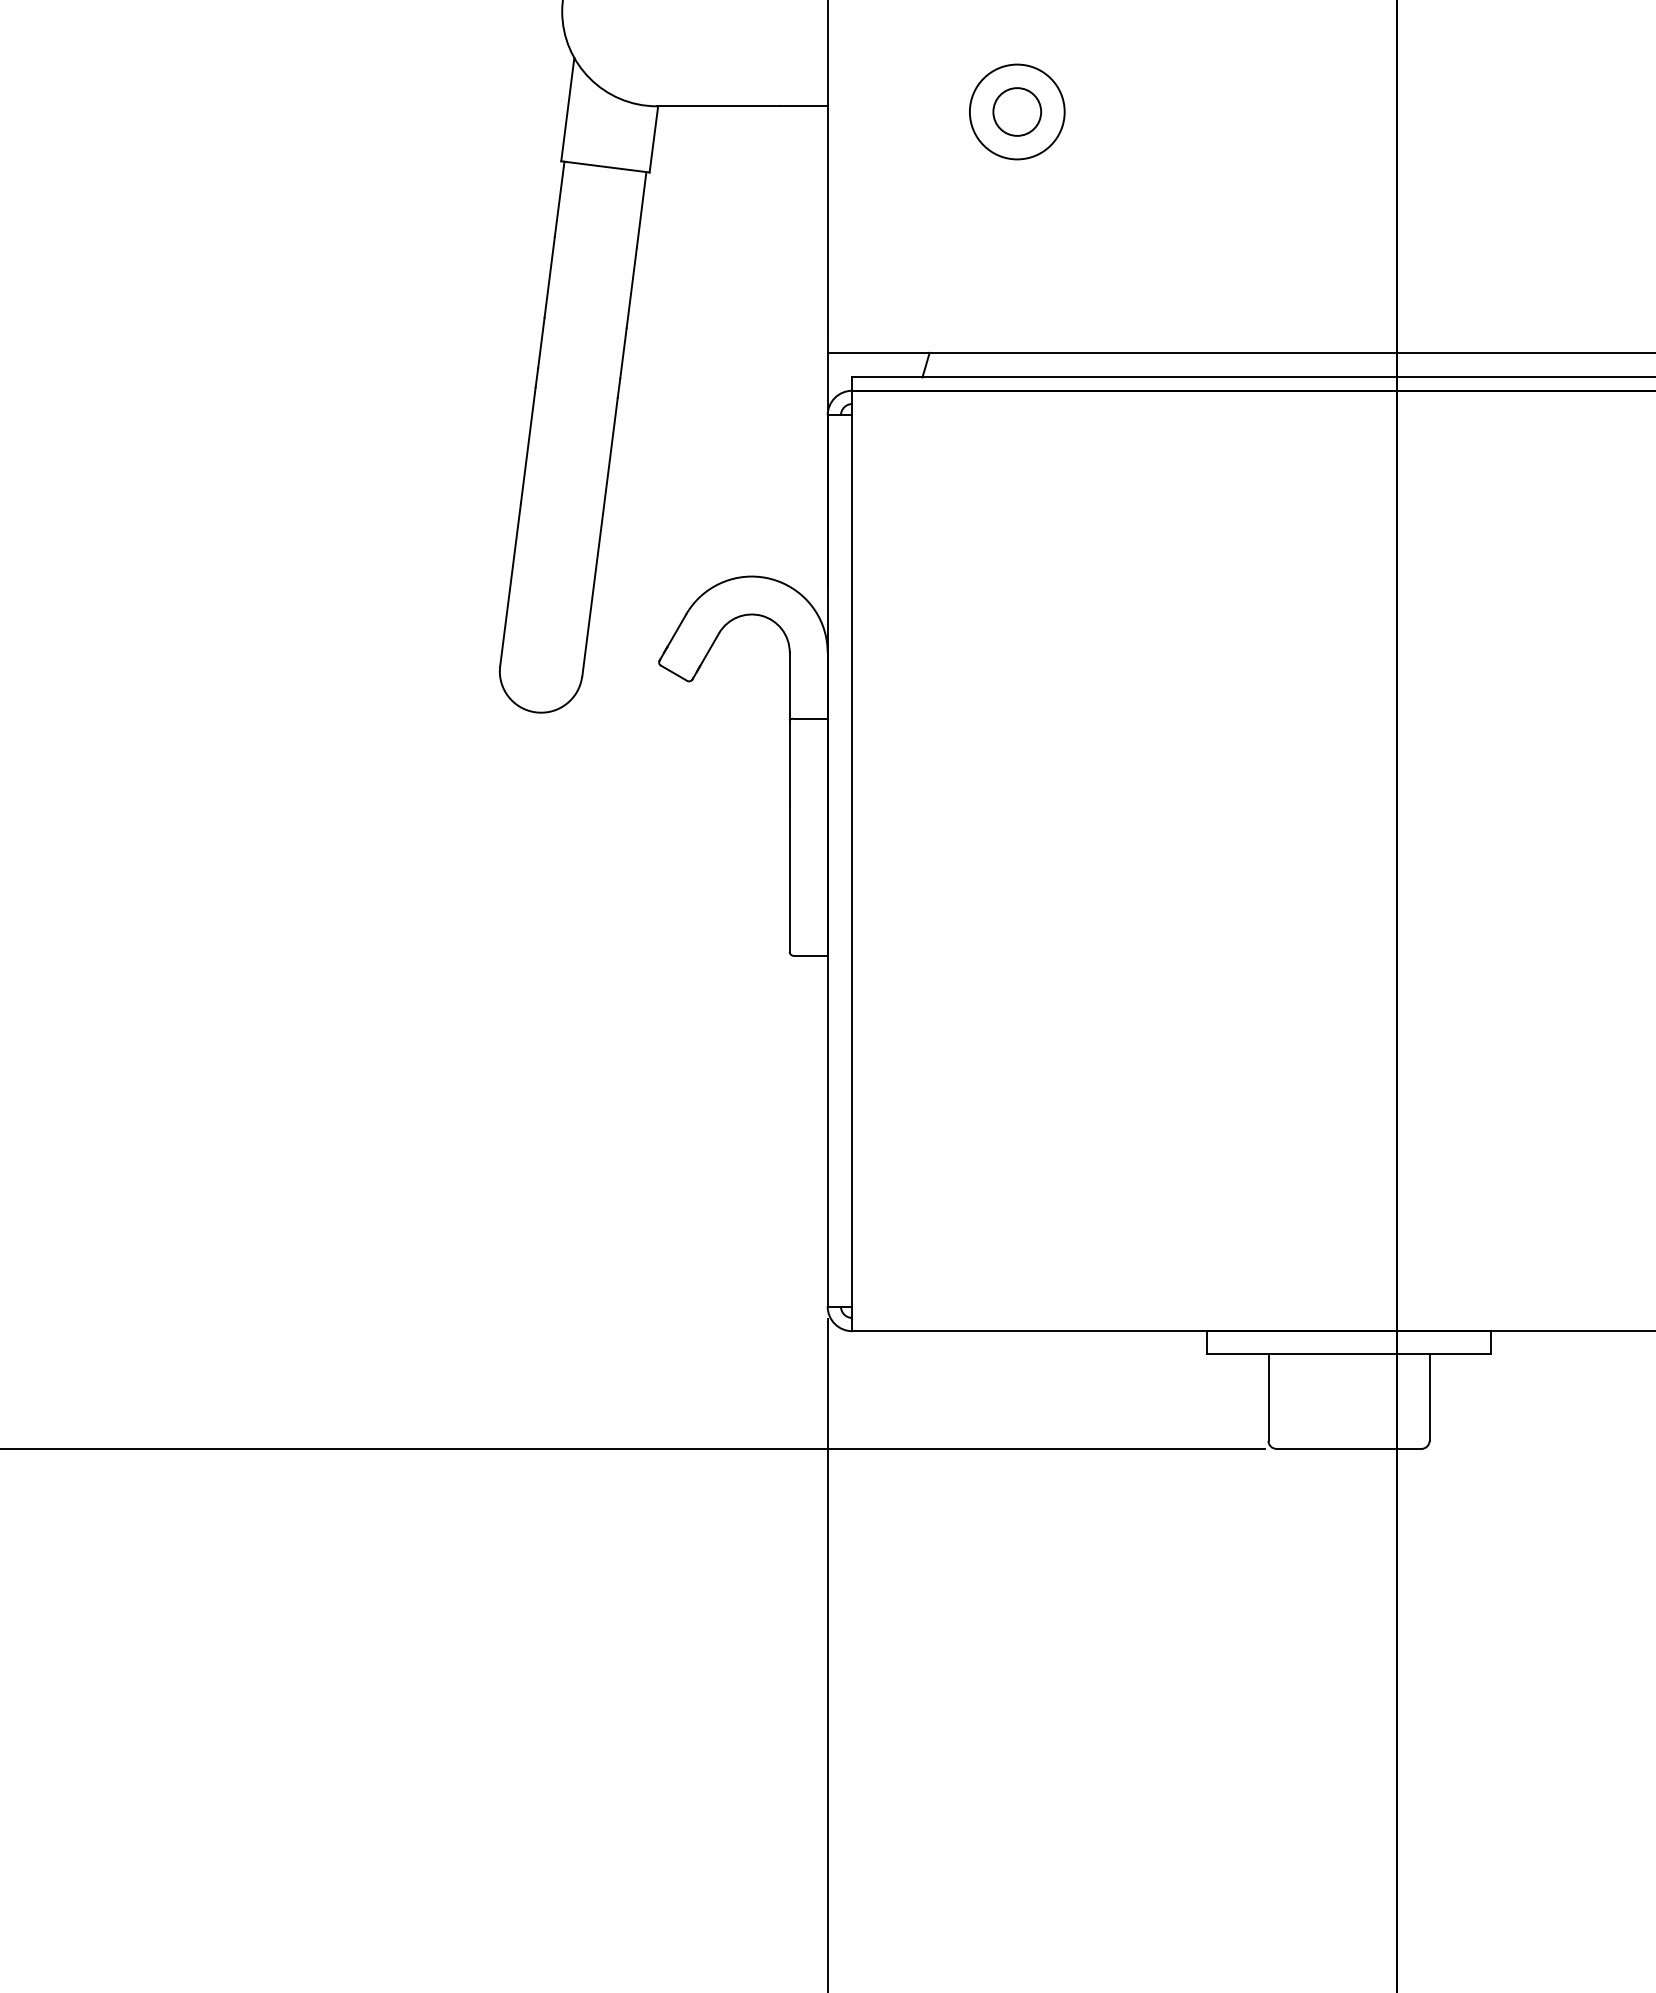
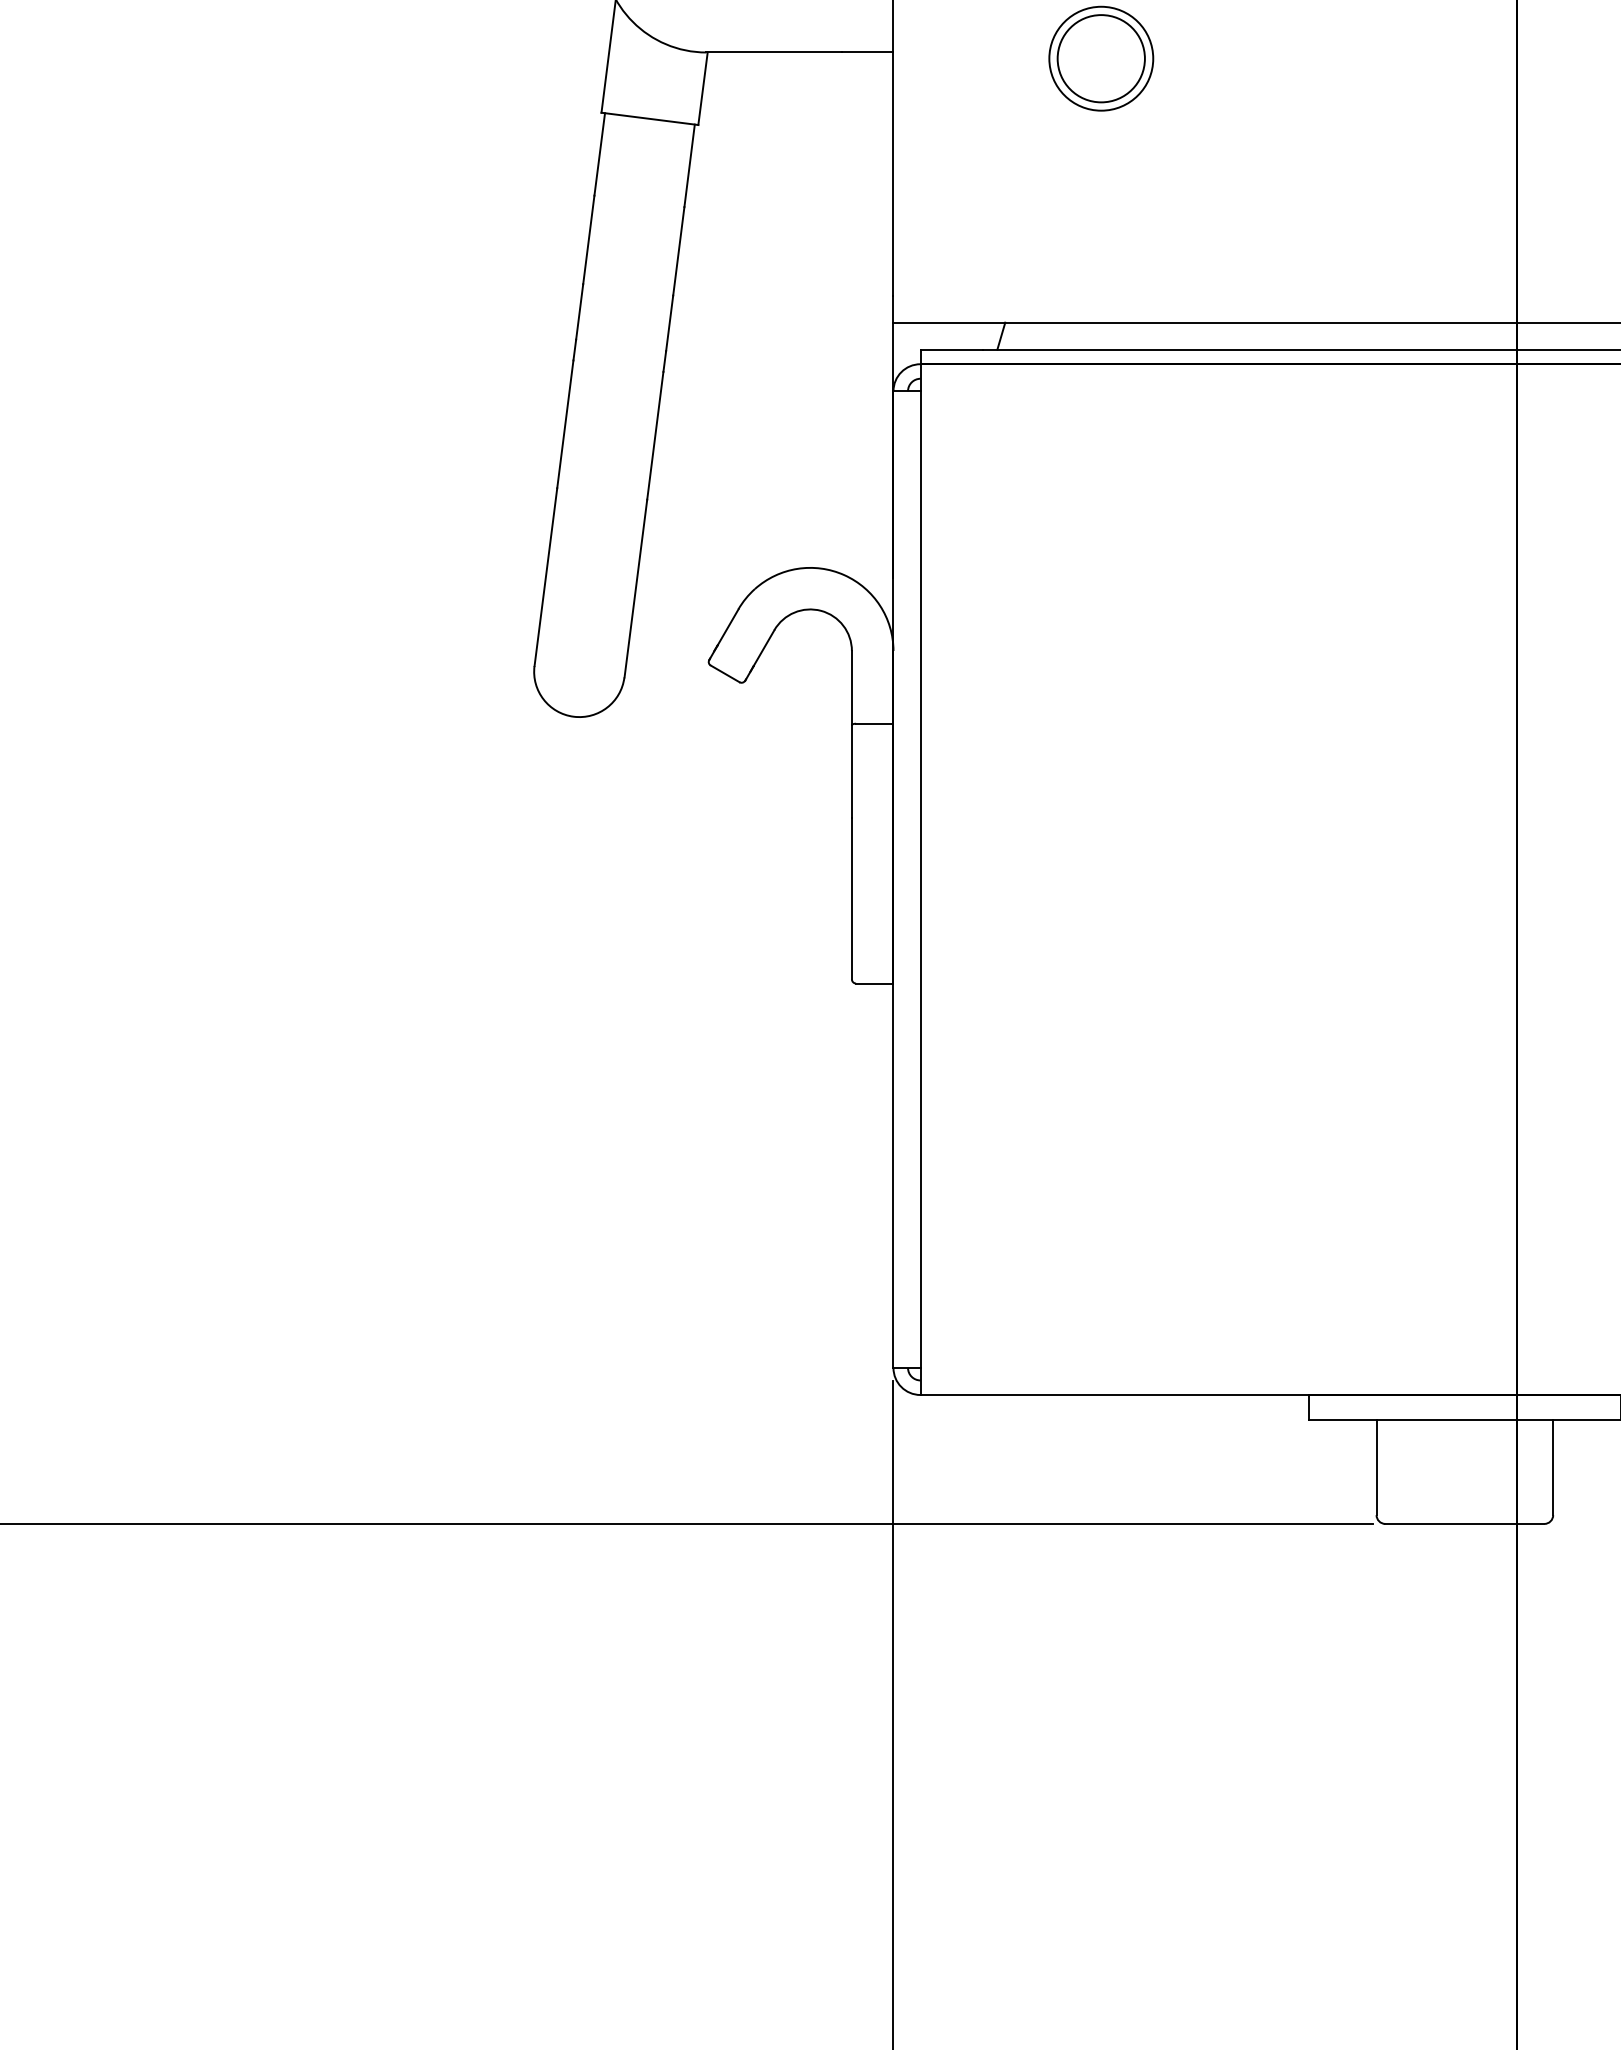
circle: (1017, 111) -> (1101, 58), size x1.67

